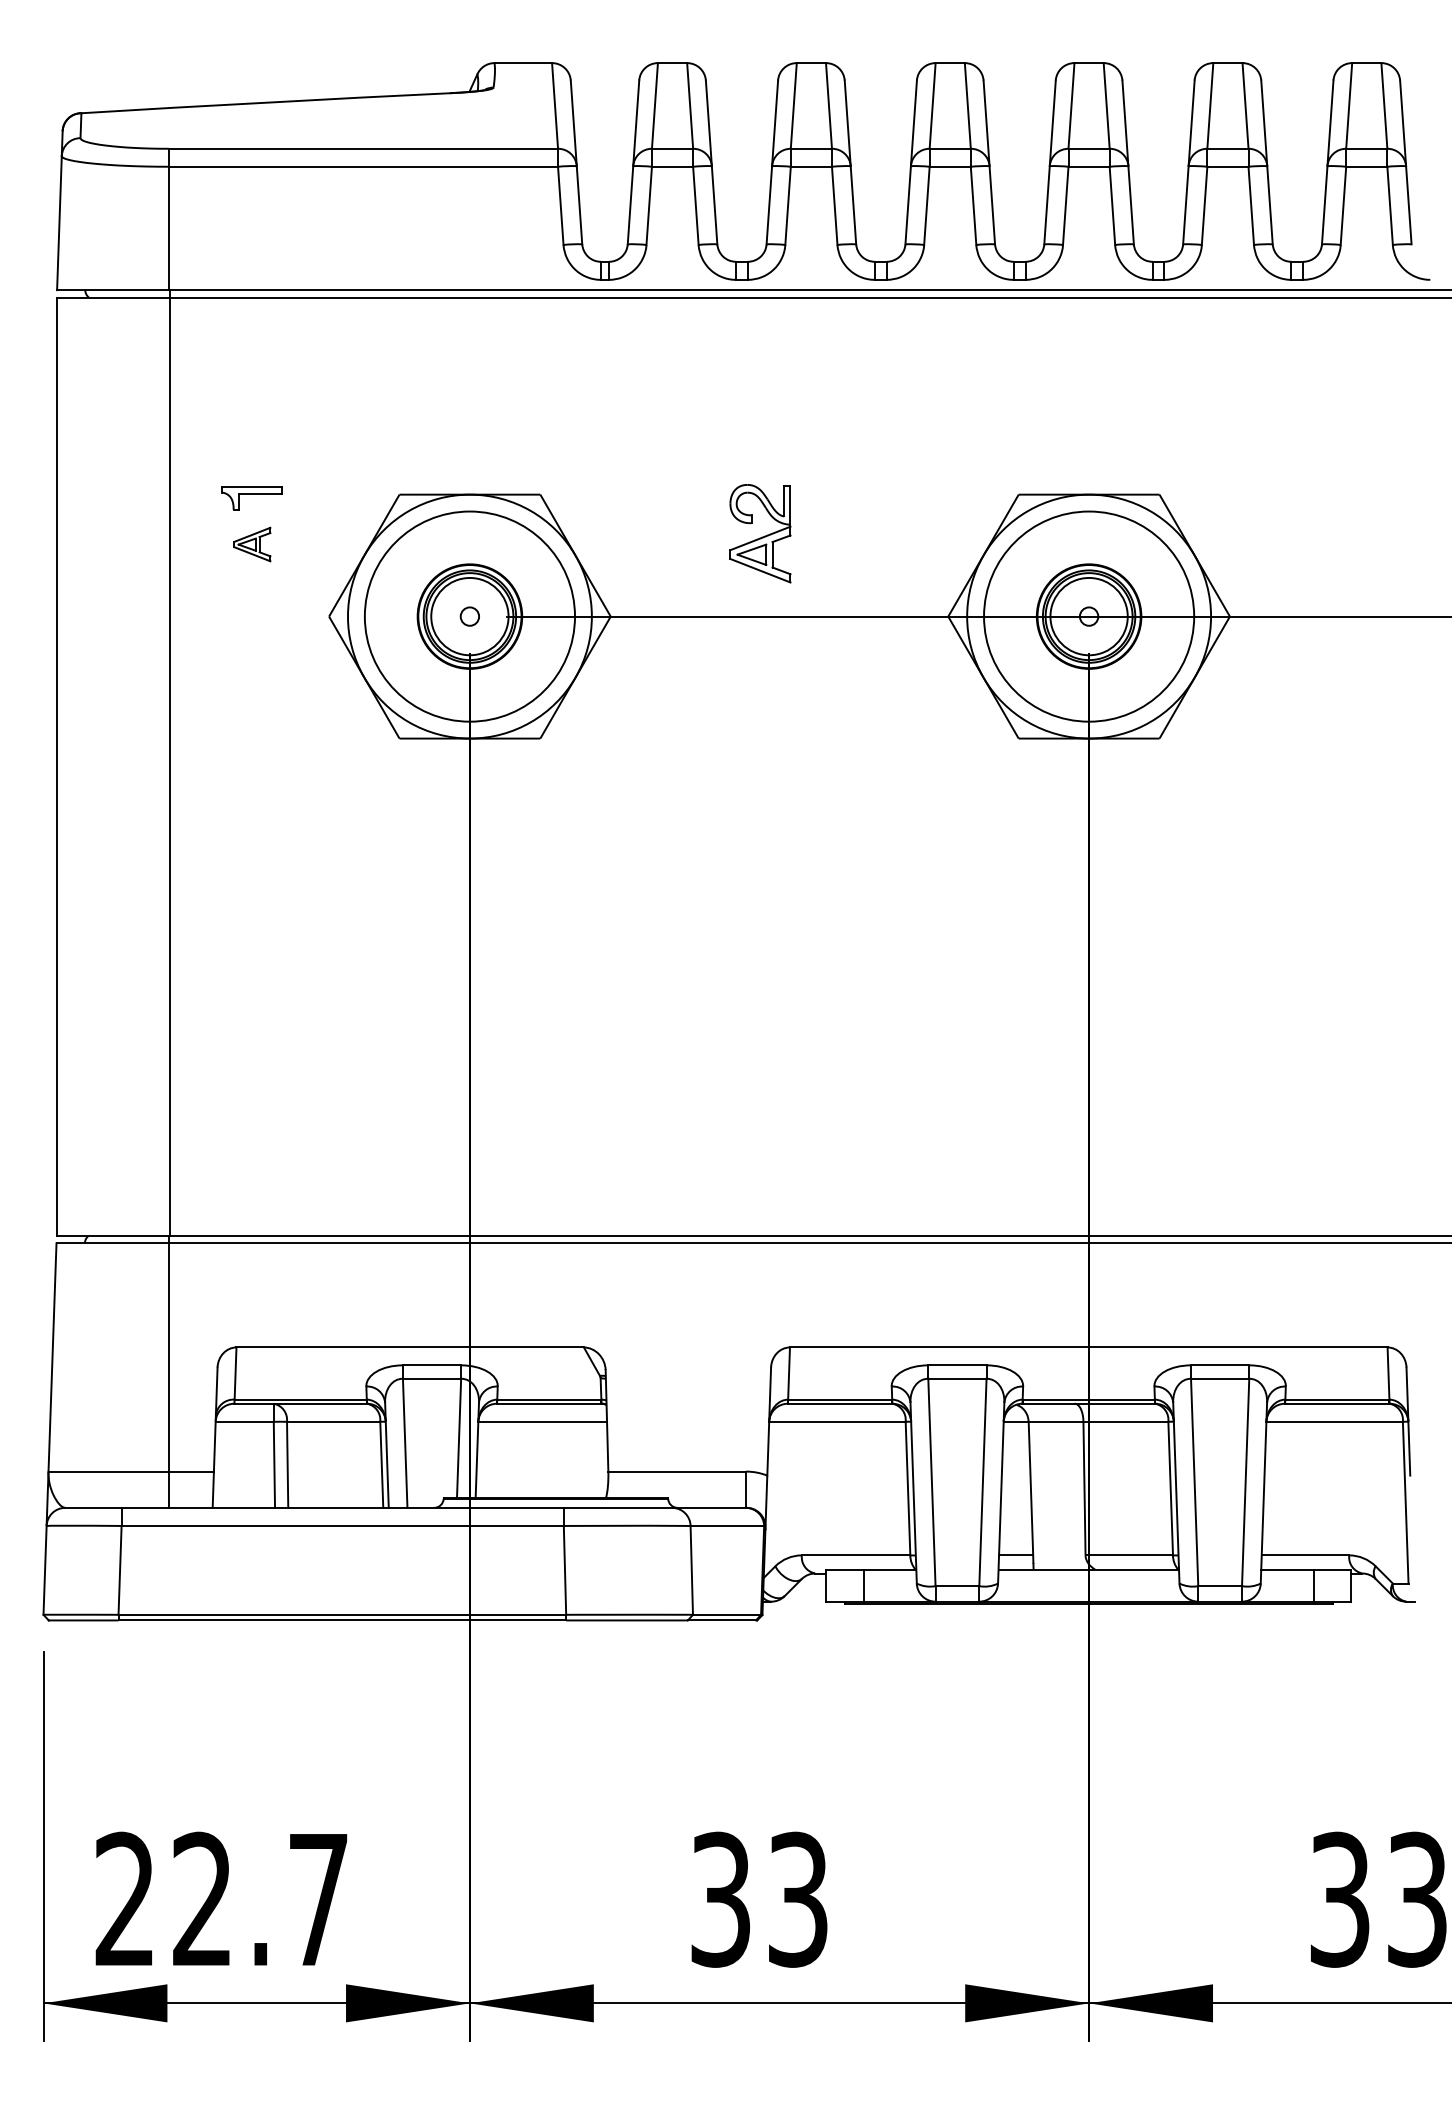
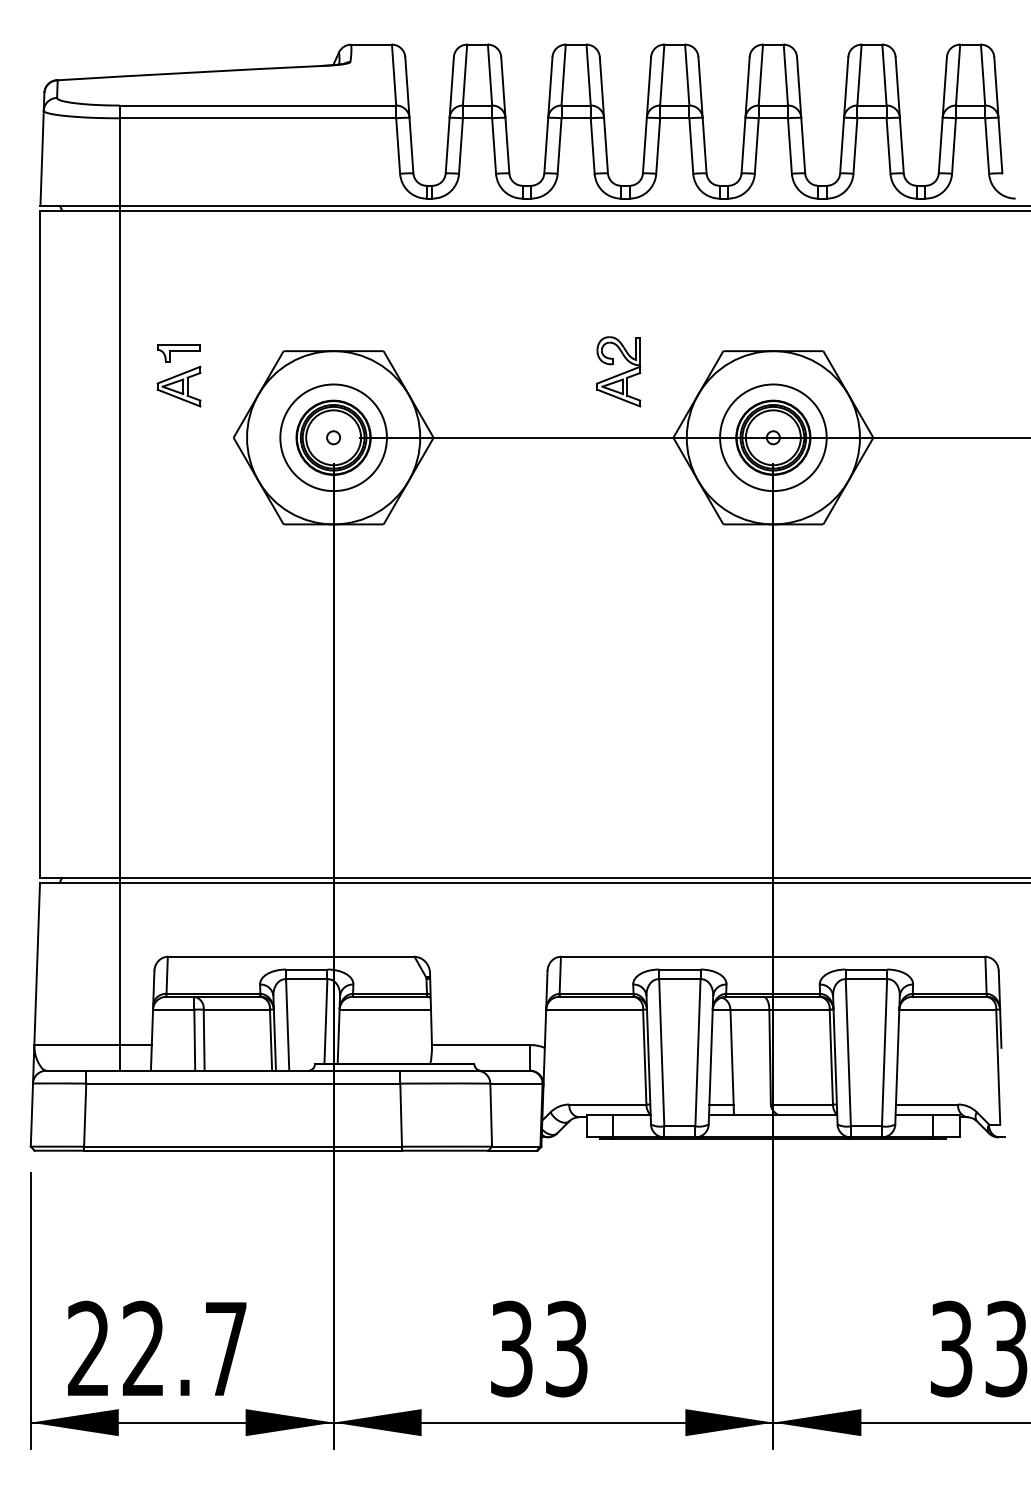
part: (760, 533) -> (618, 371), moved
part: (252, 544) -> (179, 386), size x1.67
circle: (469, 616) -> (333, 437), size x0.71
circle: (1089, 616) -> (773, 437), size x0.71

